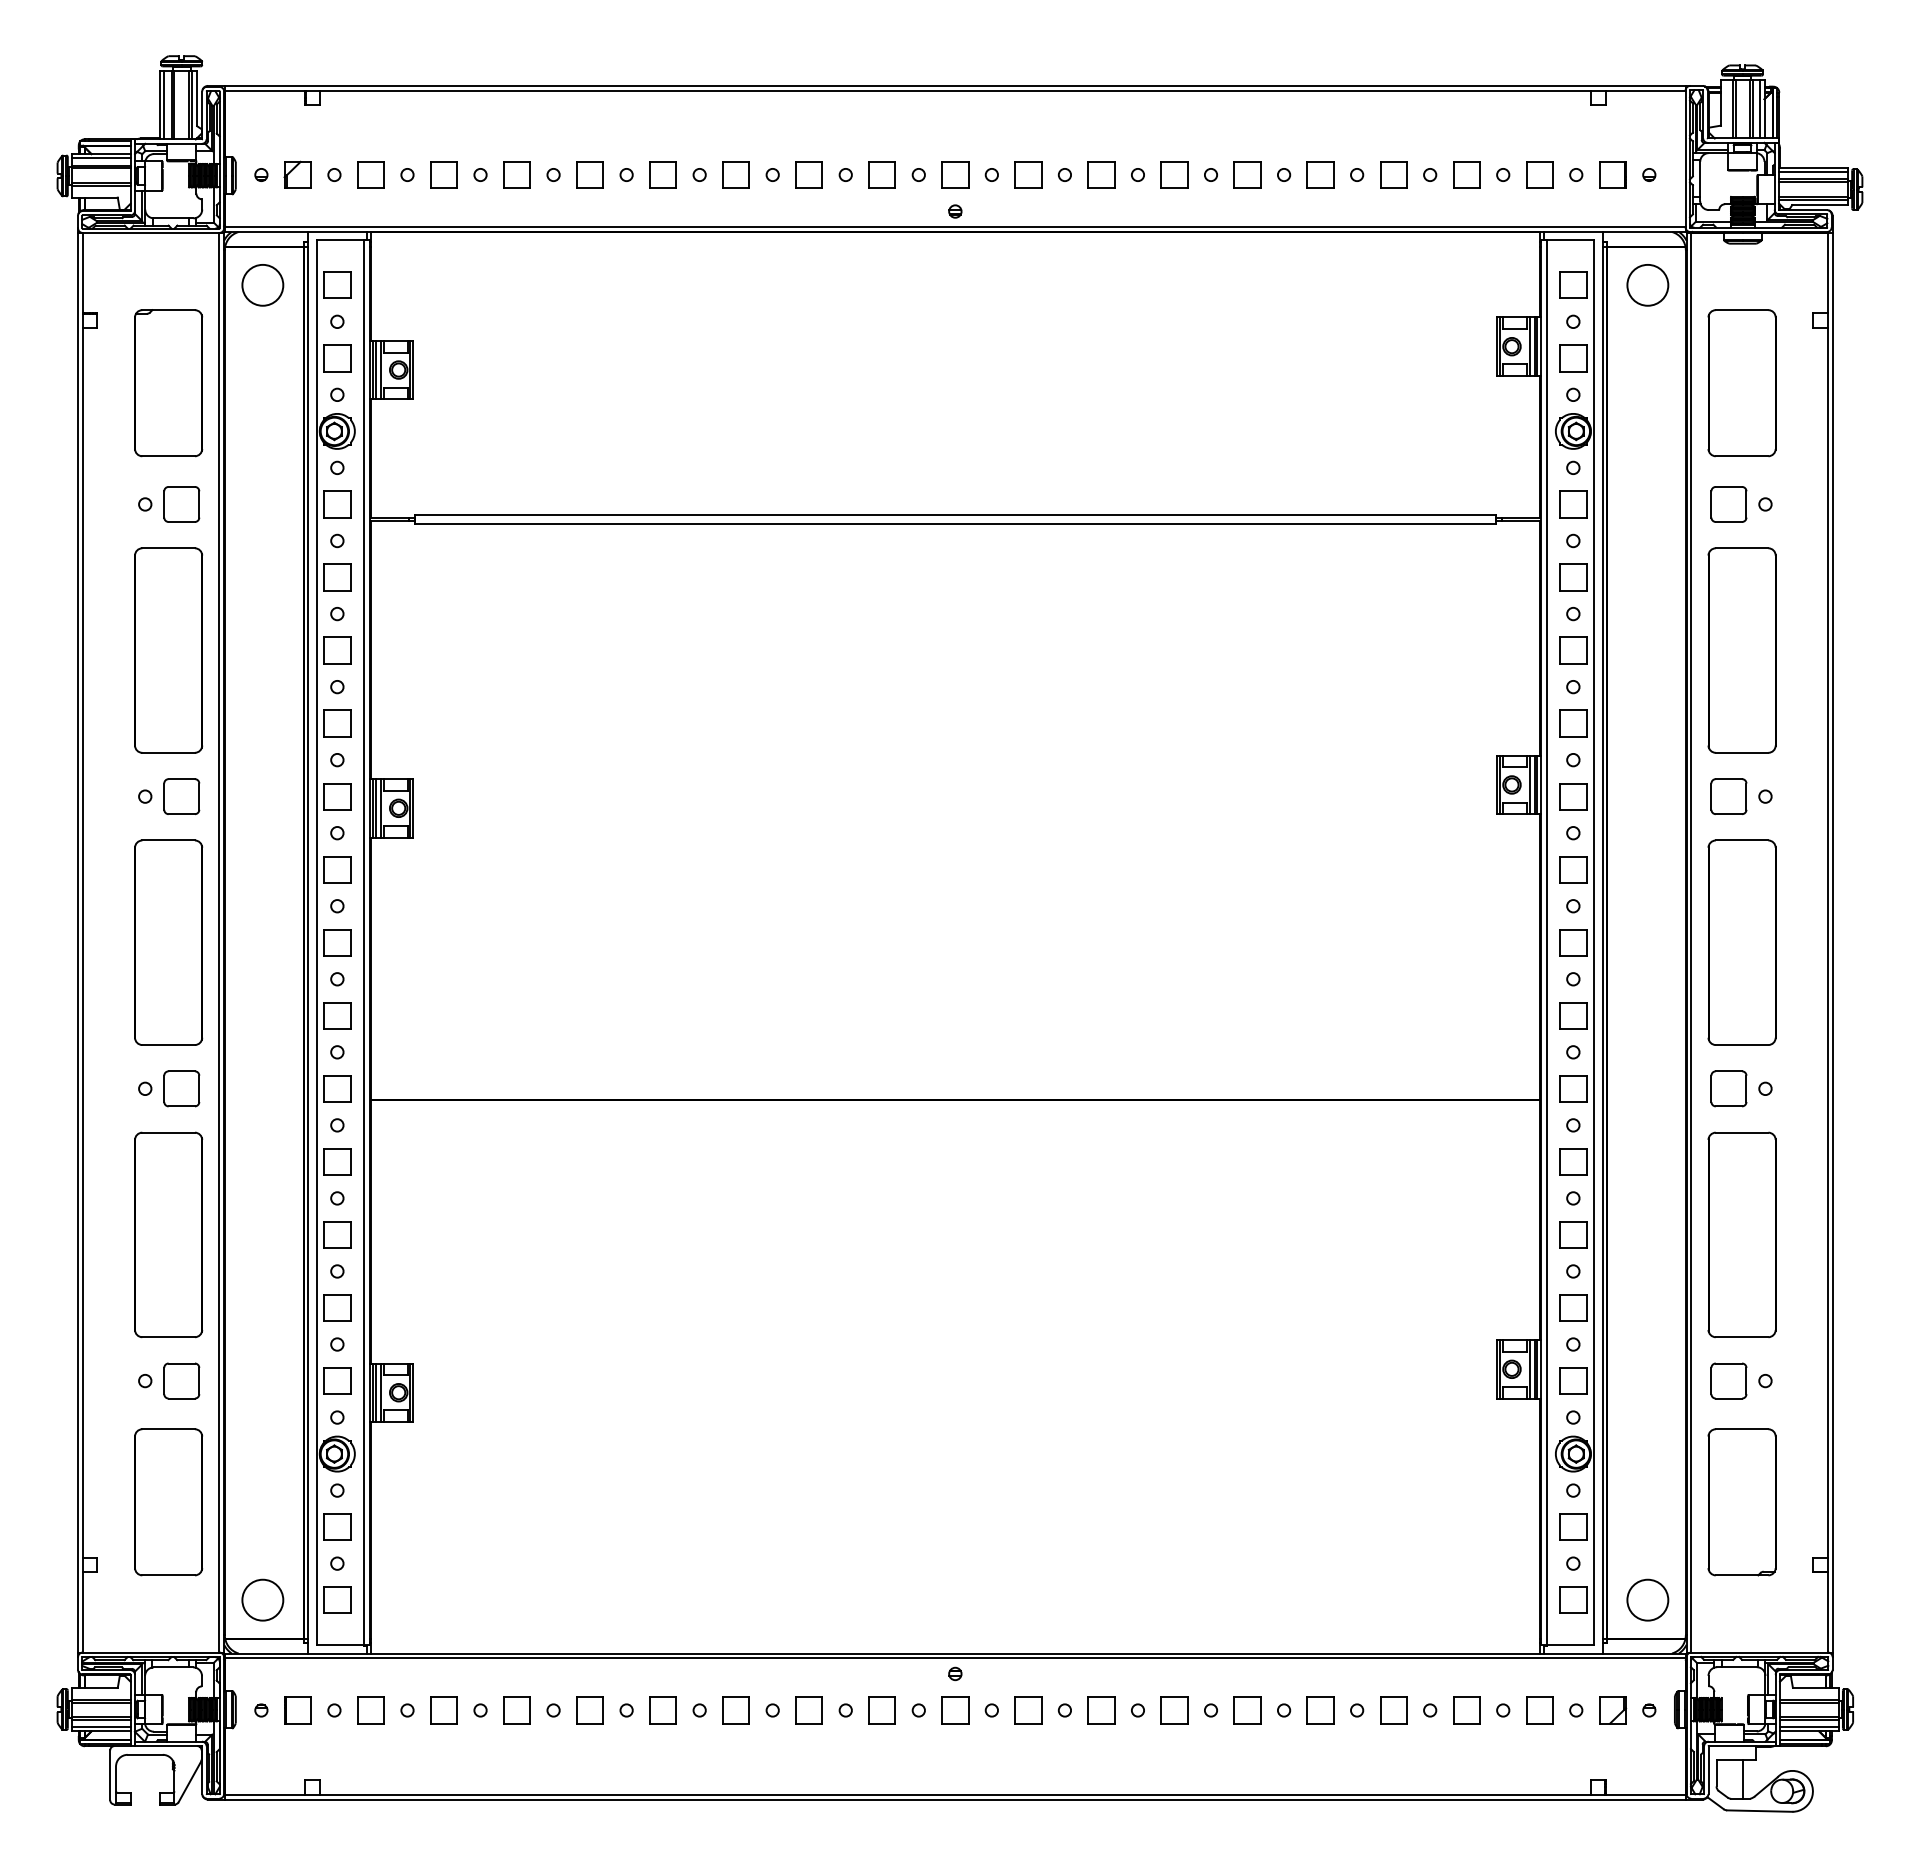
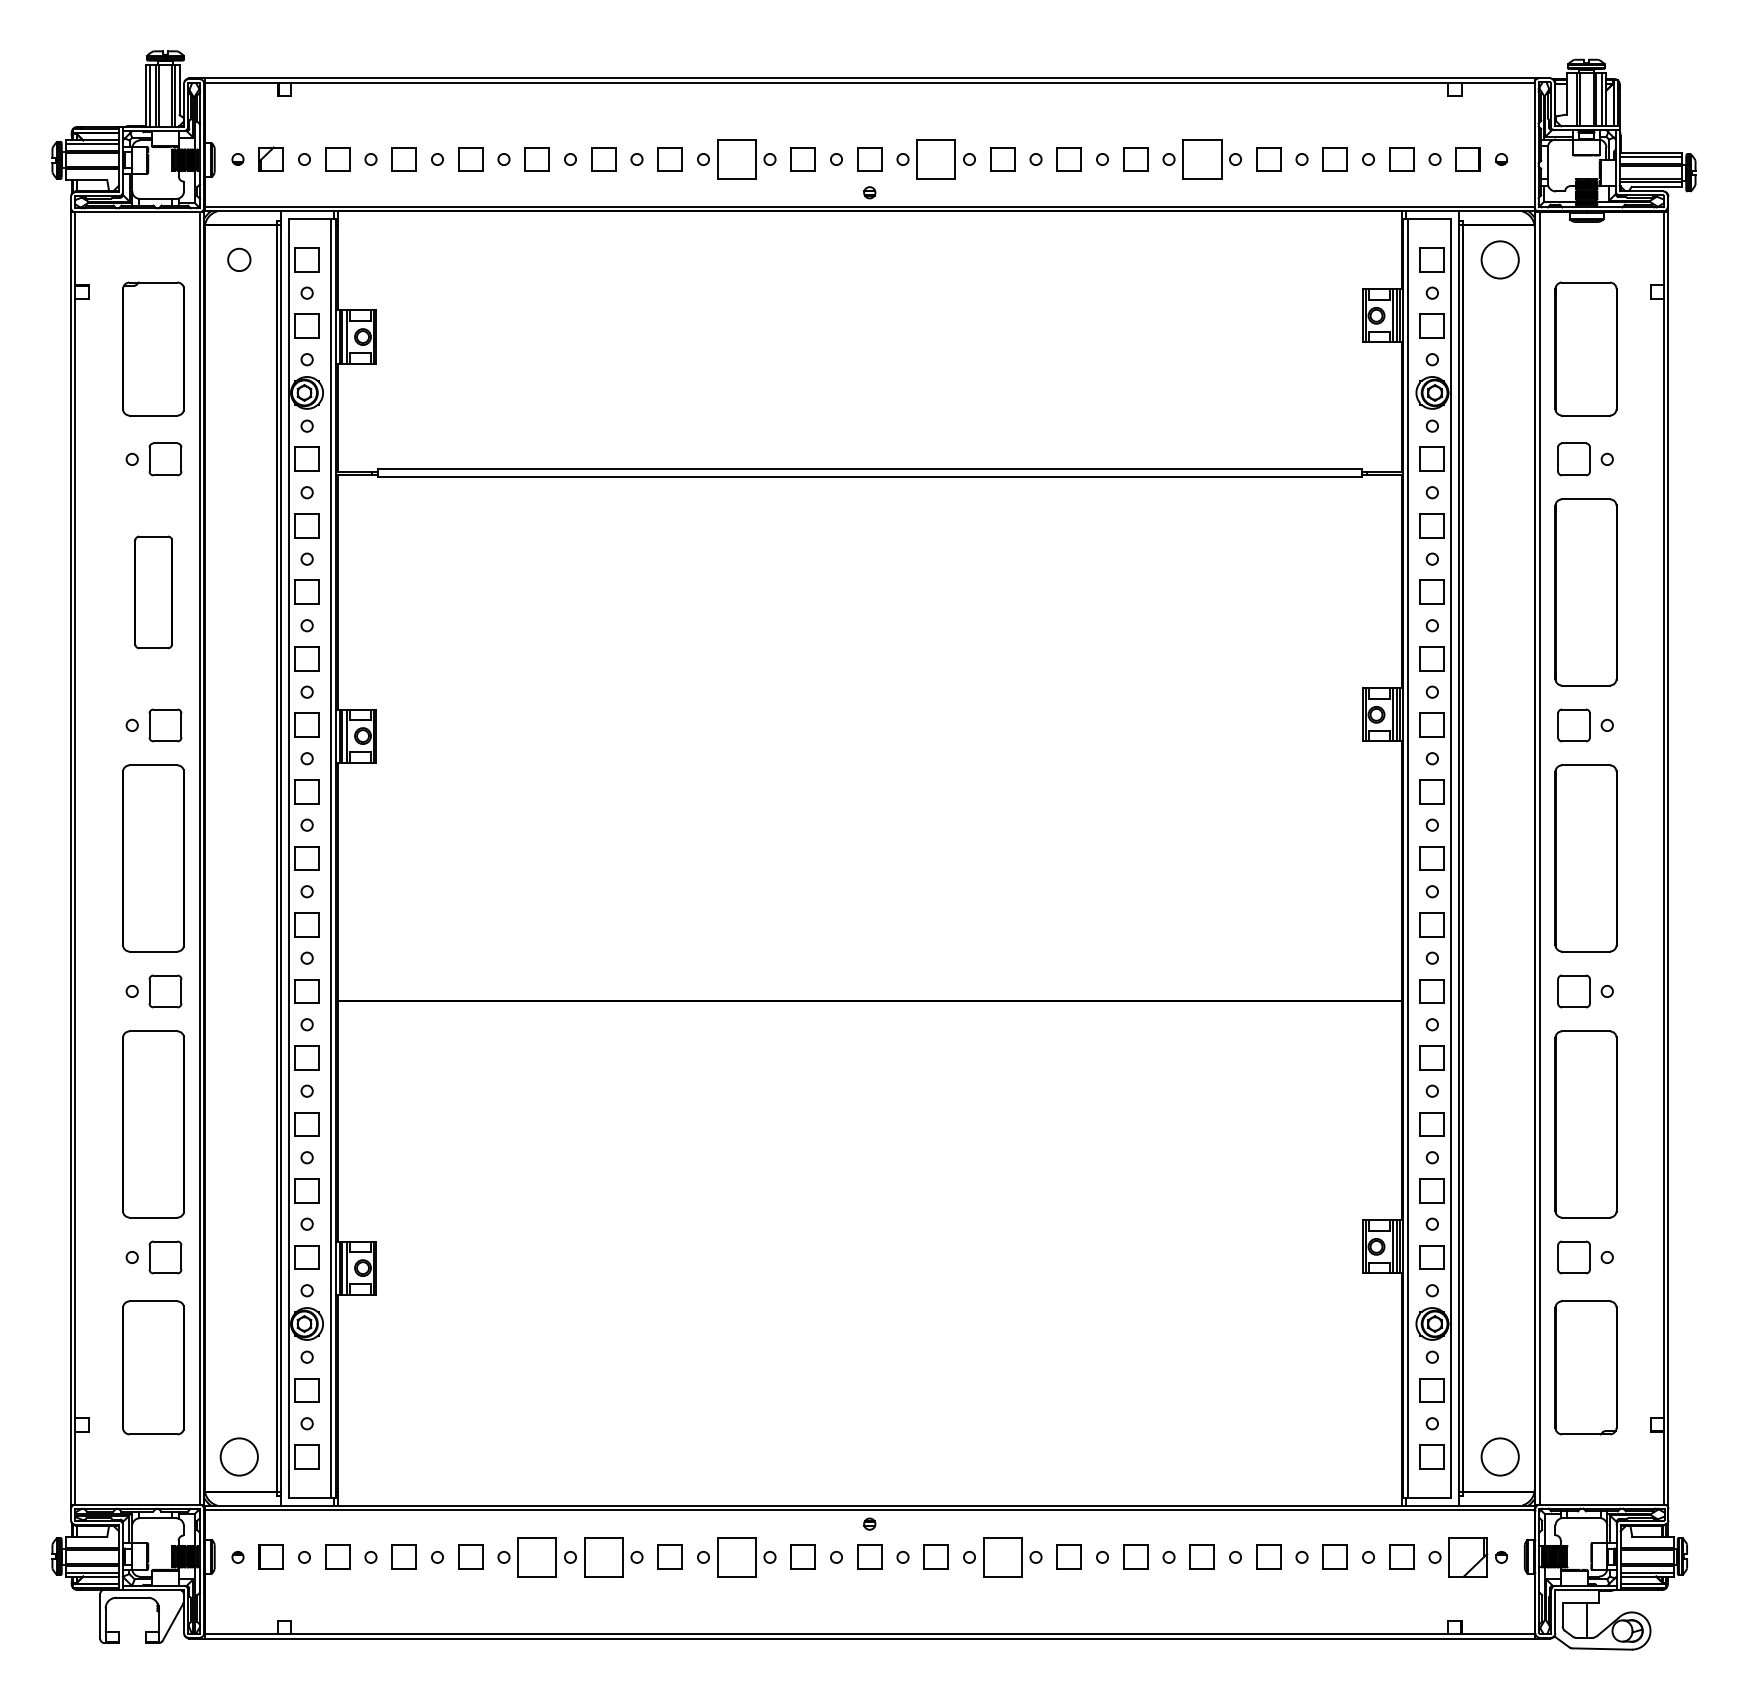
part: (808, 174) -> (736, 159), size x1.6
part: (1028, 174) -> (936, 159), size x1.6
part: (1320, 174) -> (1202, 159), size x1.6
circle: (262, 284) -> (238, 259), size x0.6
part: (168, 650) -> (153, 592), size x0.6
part: (589, 1710) -> (536, 1557), size x1.6
part: (662, 1710) -> (603, 1557), size x1.6
part: (808, 1710) -> (736, 1557), size x1.6
part: (1101, 1710) -> (1002, 1557), size x1.6
part: (1613, 1710) -> (1468, 1557), size x1.6

